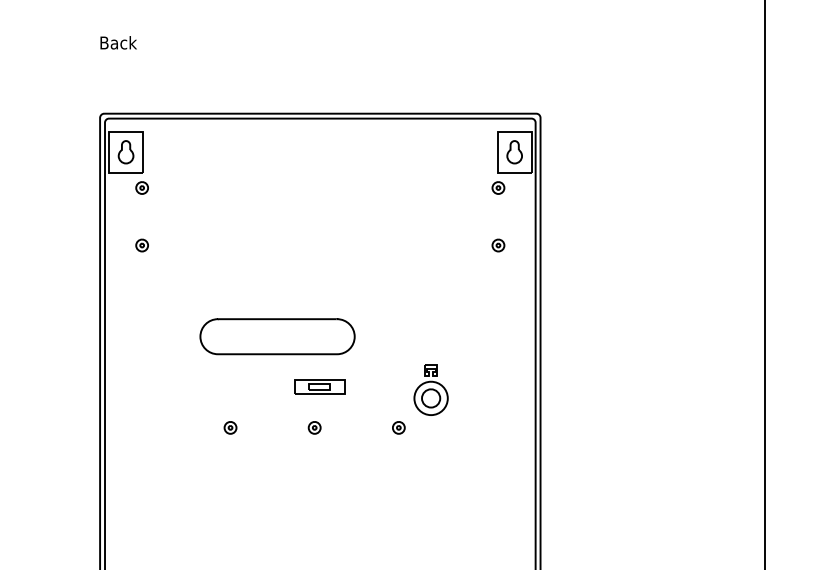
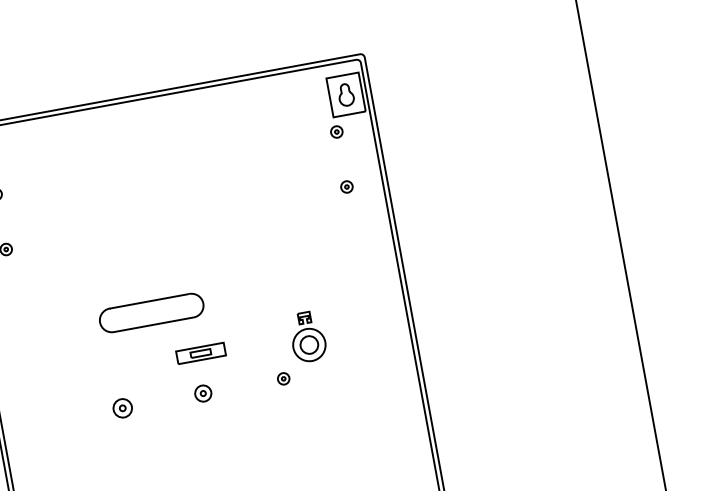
part: (277, 336) -> (151, 312), size x0.7
part: (230, 427) -> (122, 408), size x1.6
part: (314, 427) -> (202, 393), size x1.4

